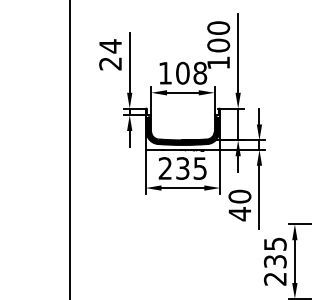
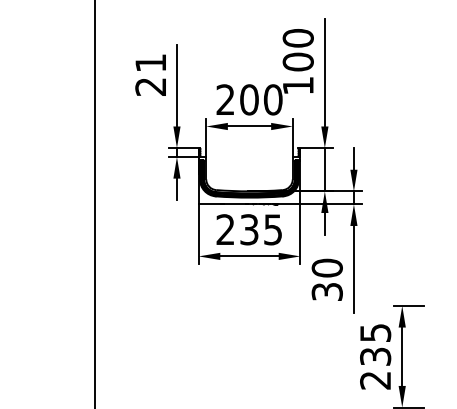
text: (110, 46) -> (150, 63), 24 -> 21
text: (182, 73) -> (249, 99), 108 -> 200
text: (239, 213) -> (326, 291), 40 -> 30

